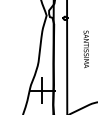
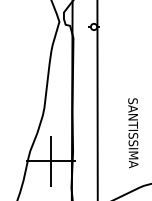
text: (85, 49) -> (131, 133), moved

